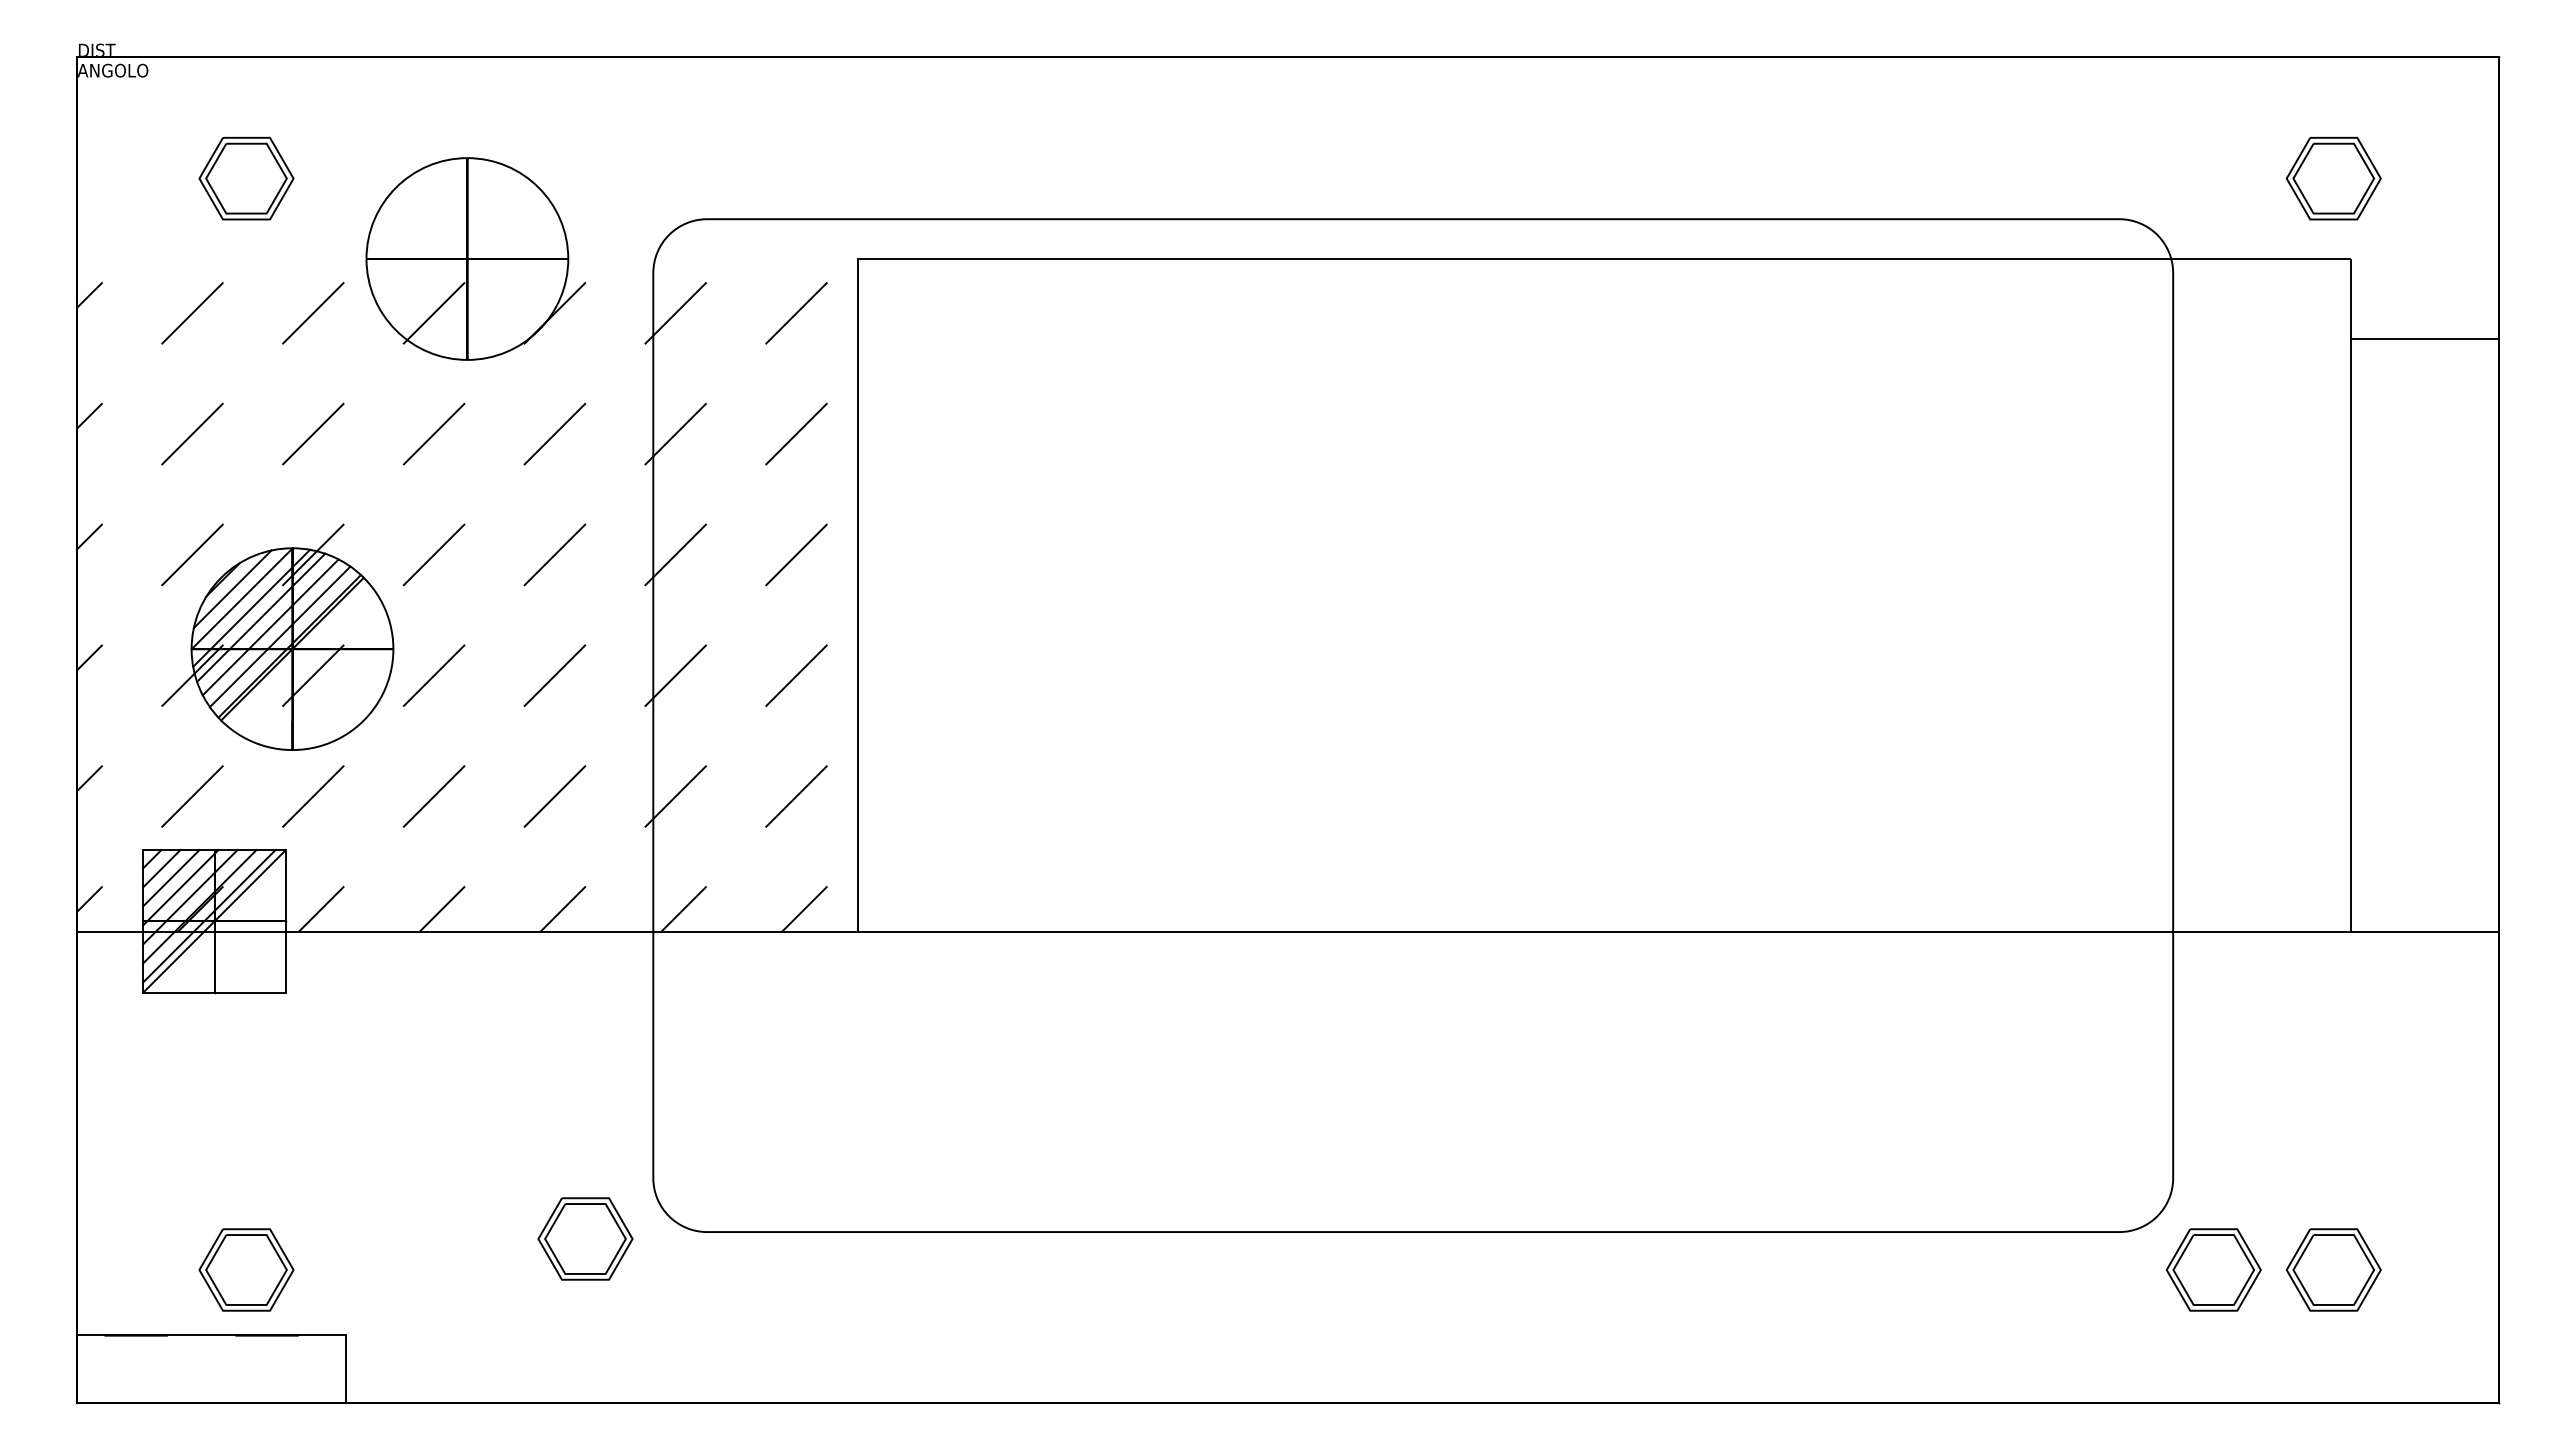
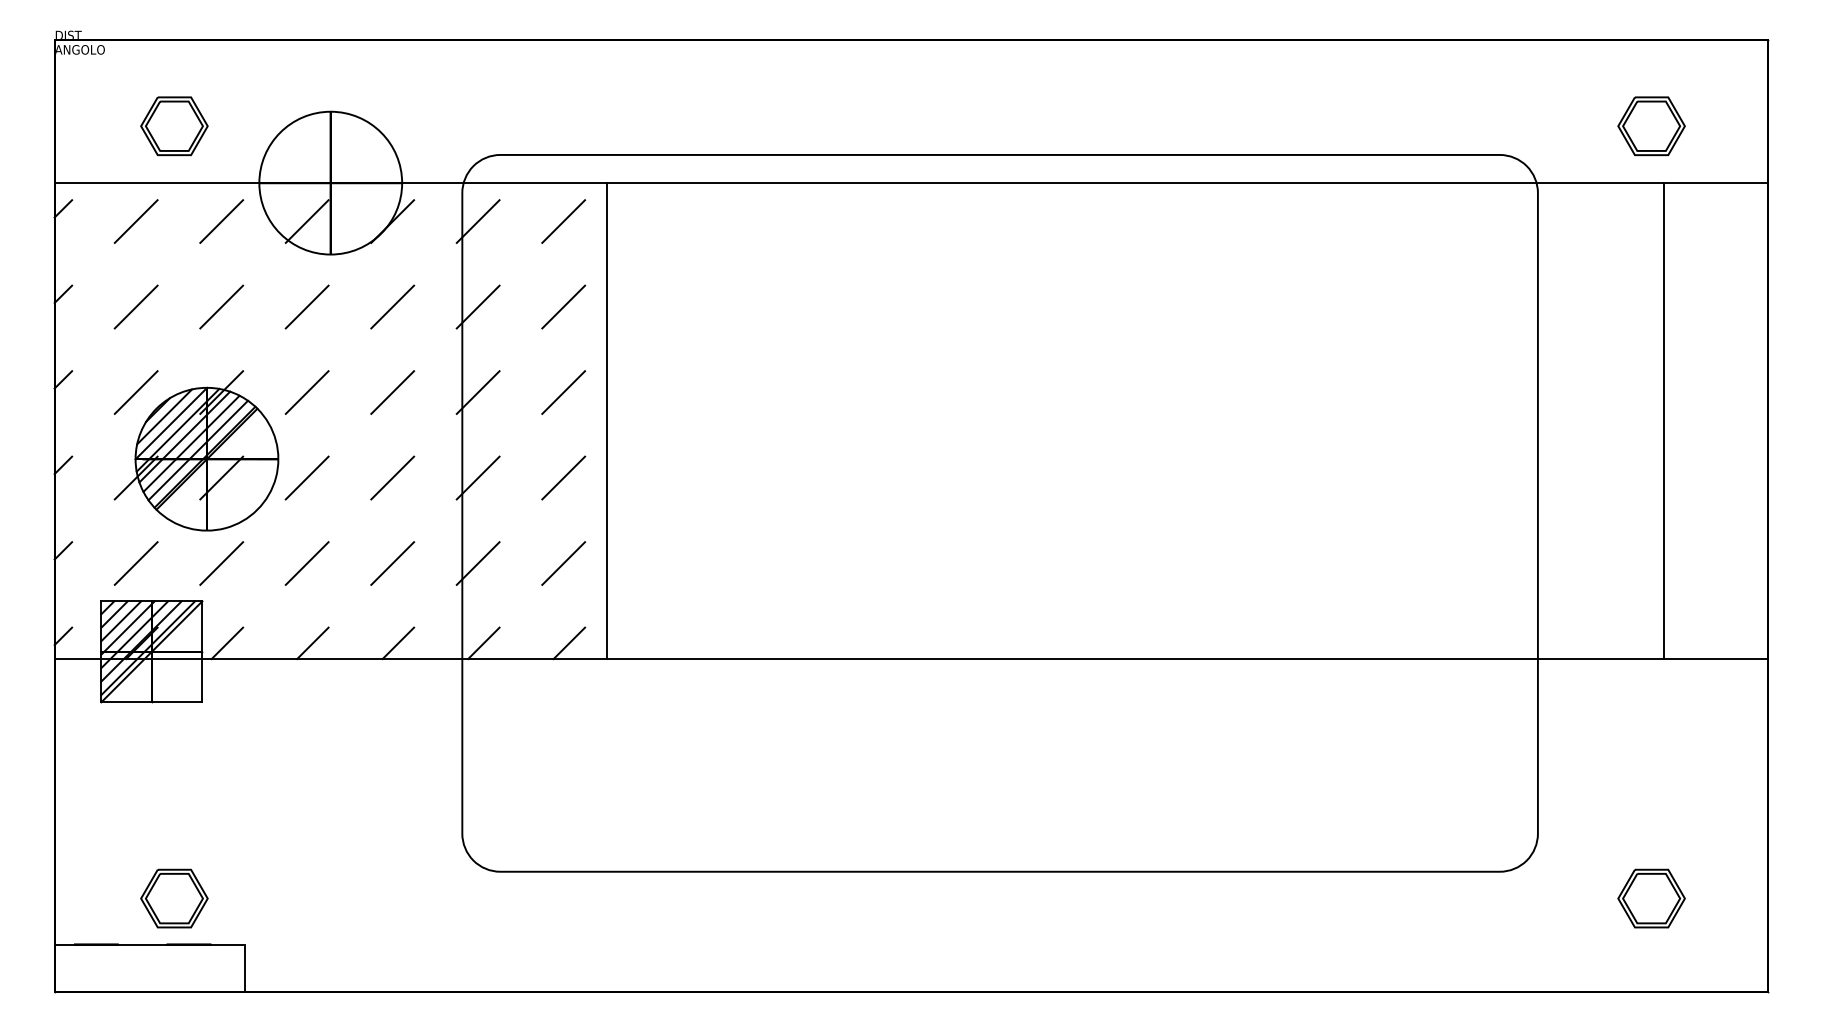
line: (467, 259) -> (330, 183), added
line: (2424, 339) -> (1715, 183), moved
part: (585, 1238) -> (414, 876), removed
part: (2213, 1269) -> (1566, 898), removed

